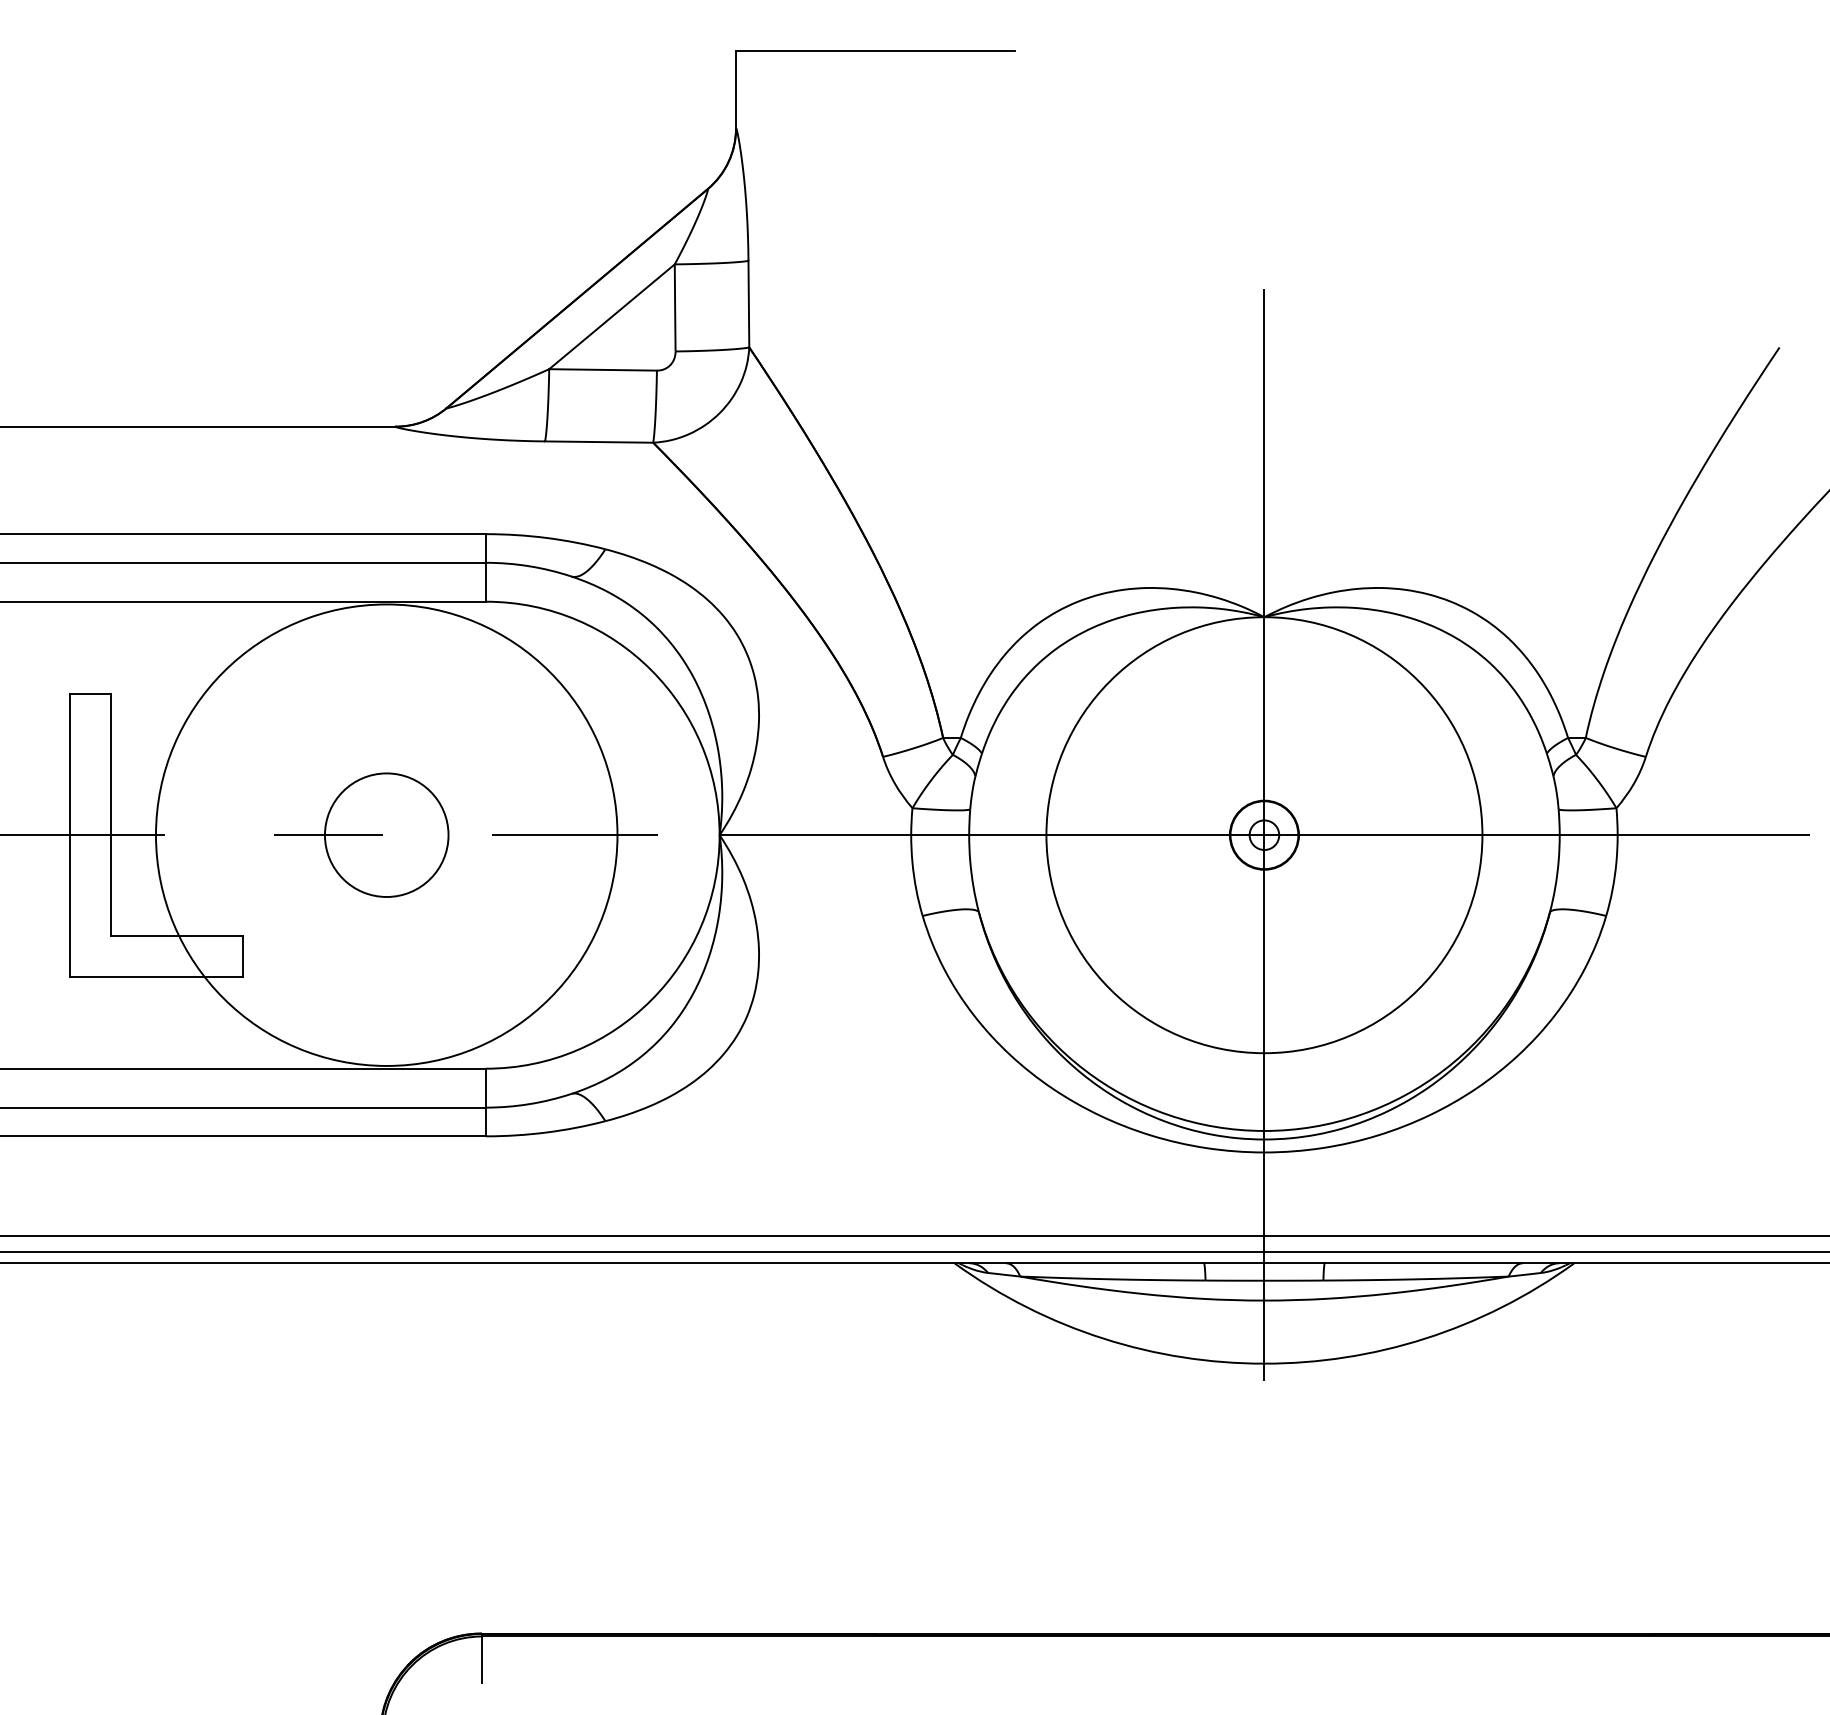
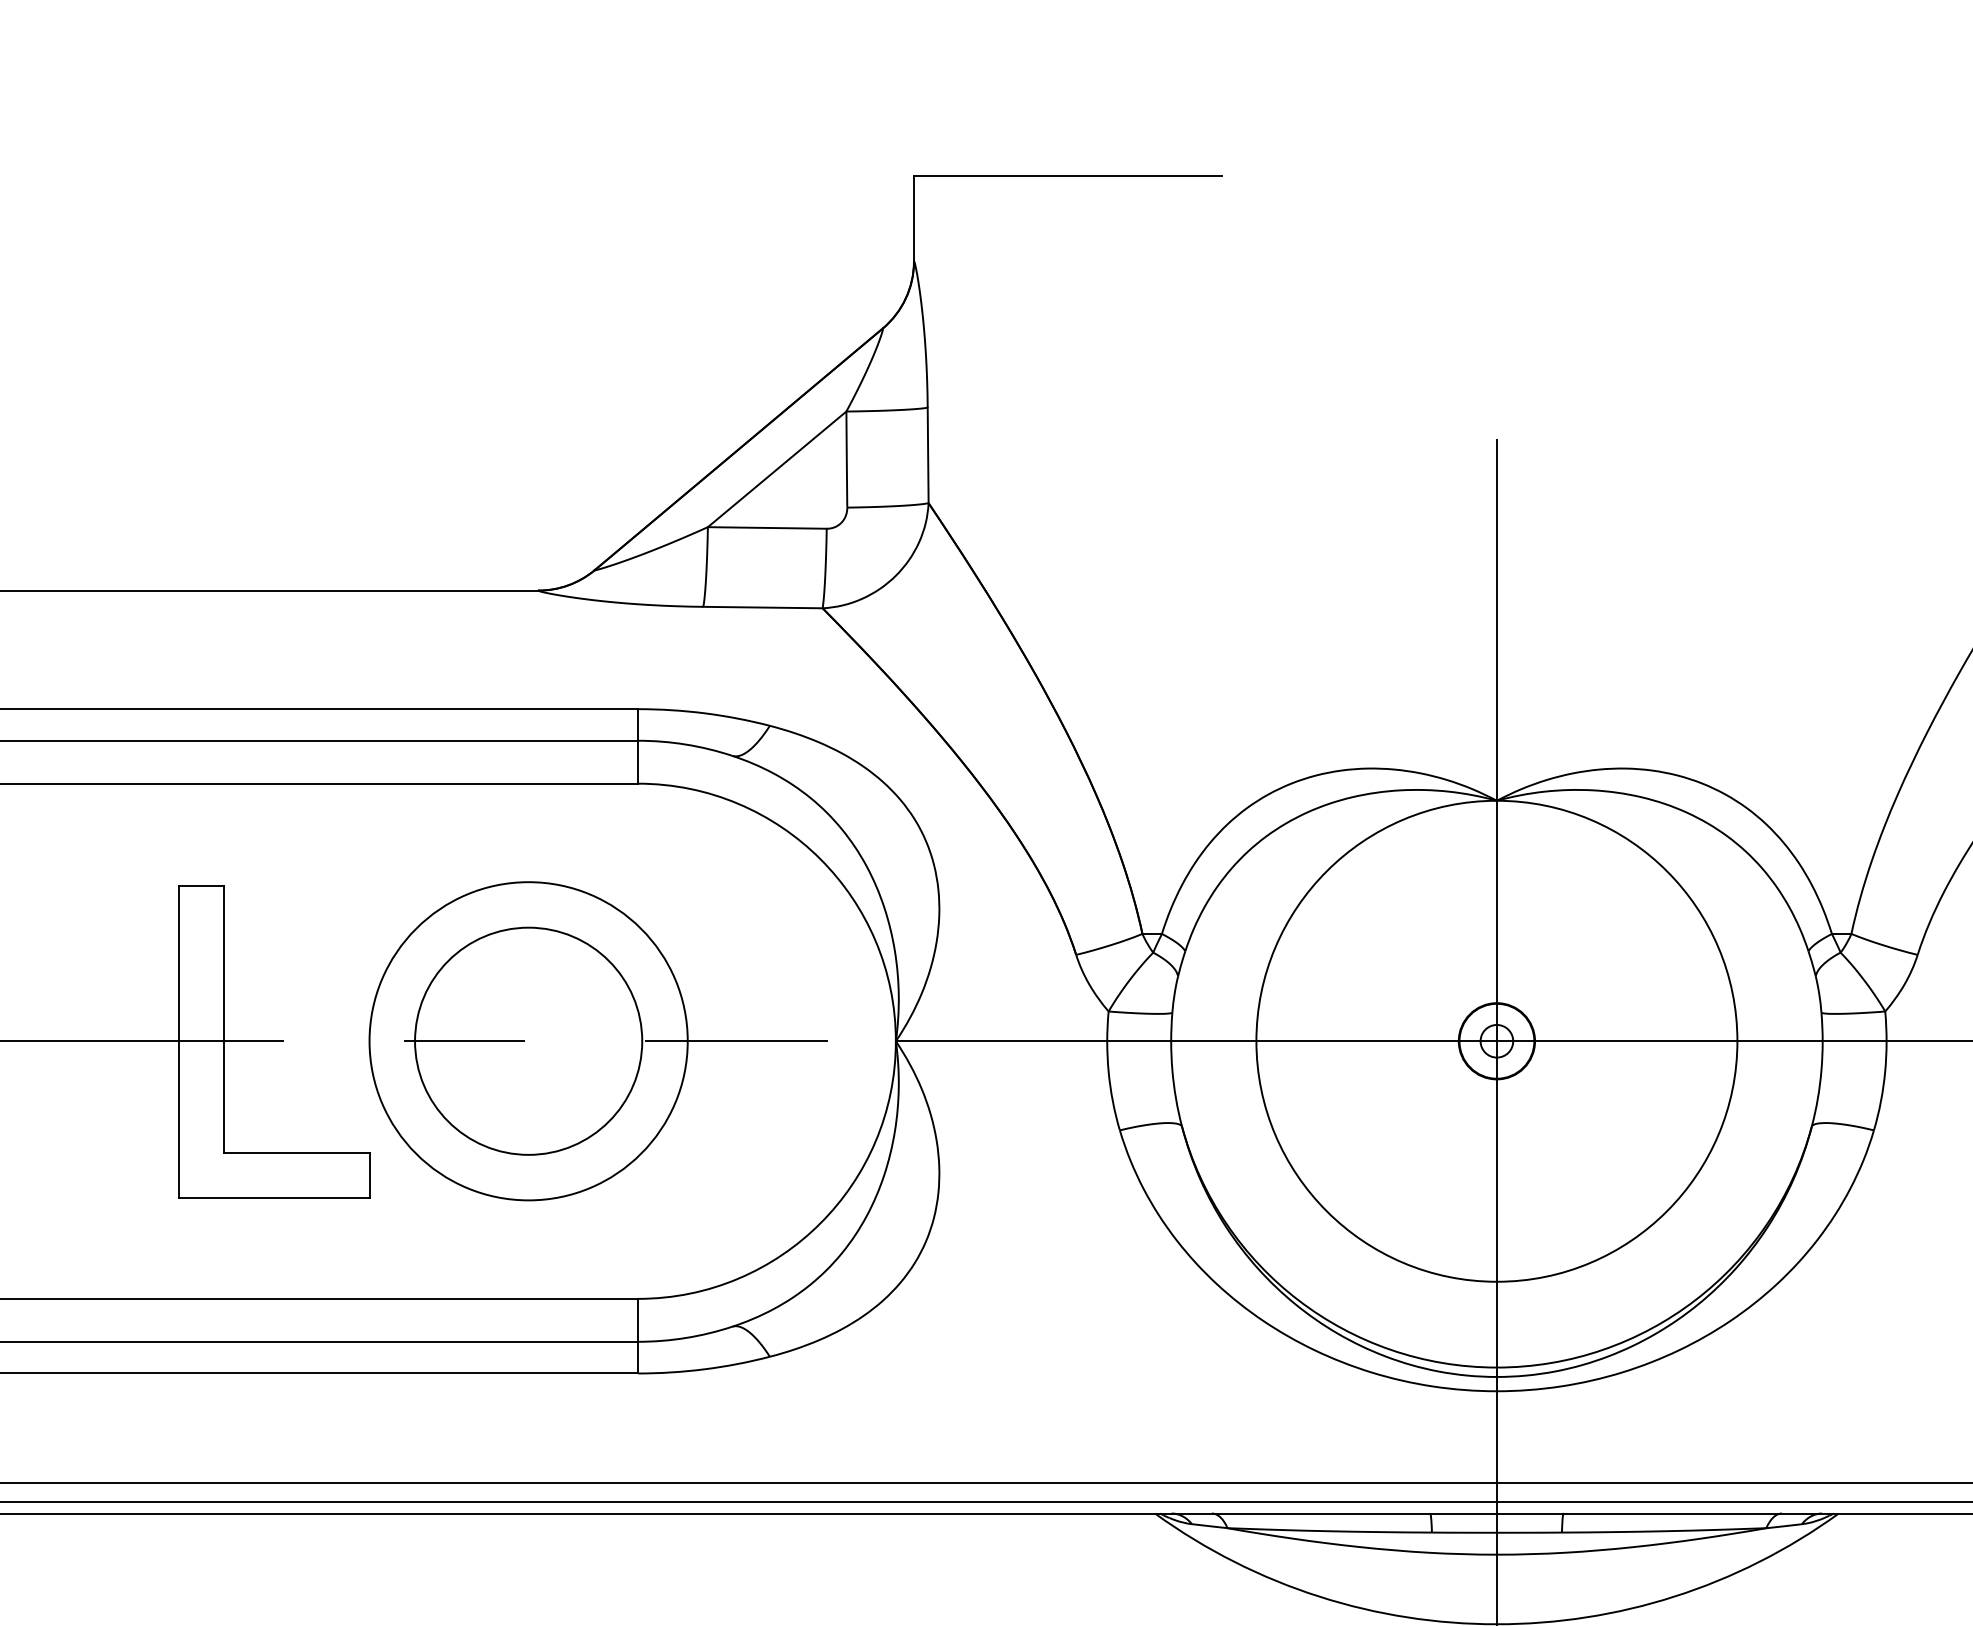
circle: (386, 835) -> (528, 1041), size x0.62
circle: (386, 835) -> (528, 1041), size x1.67

